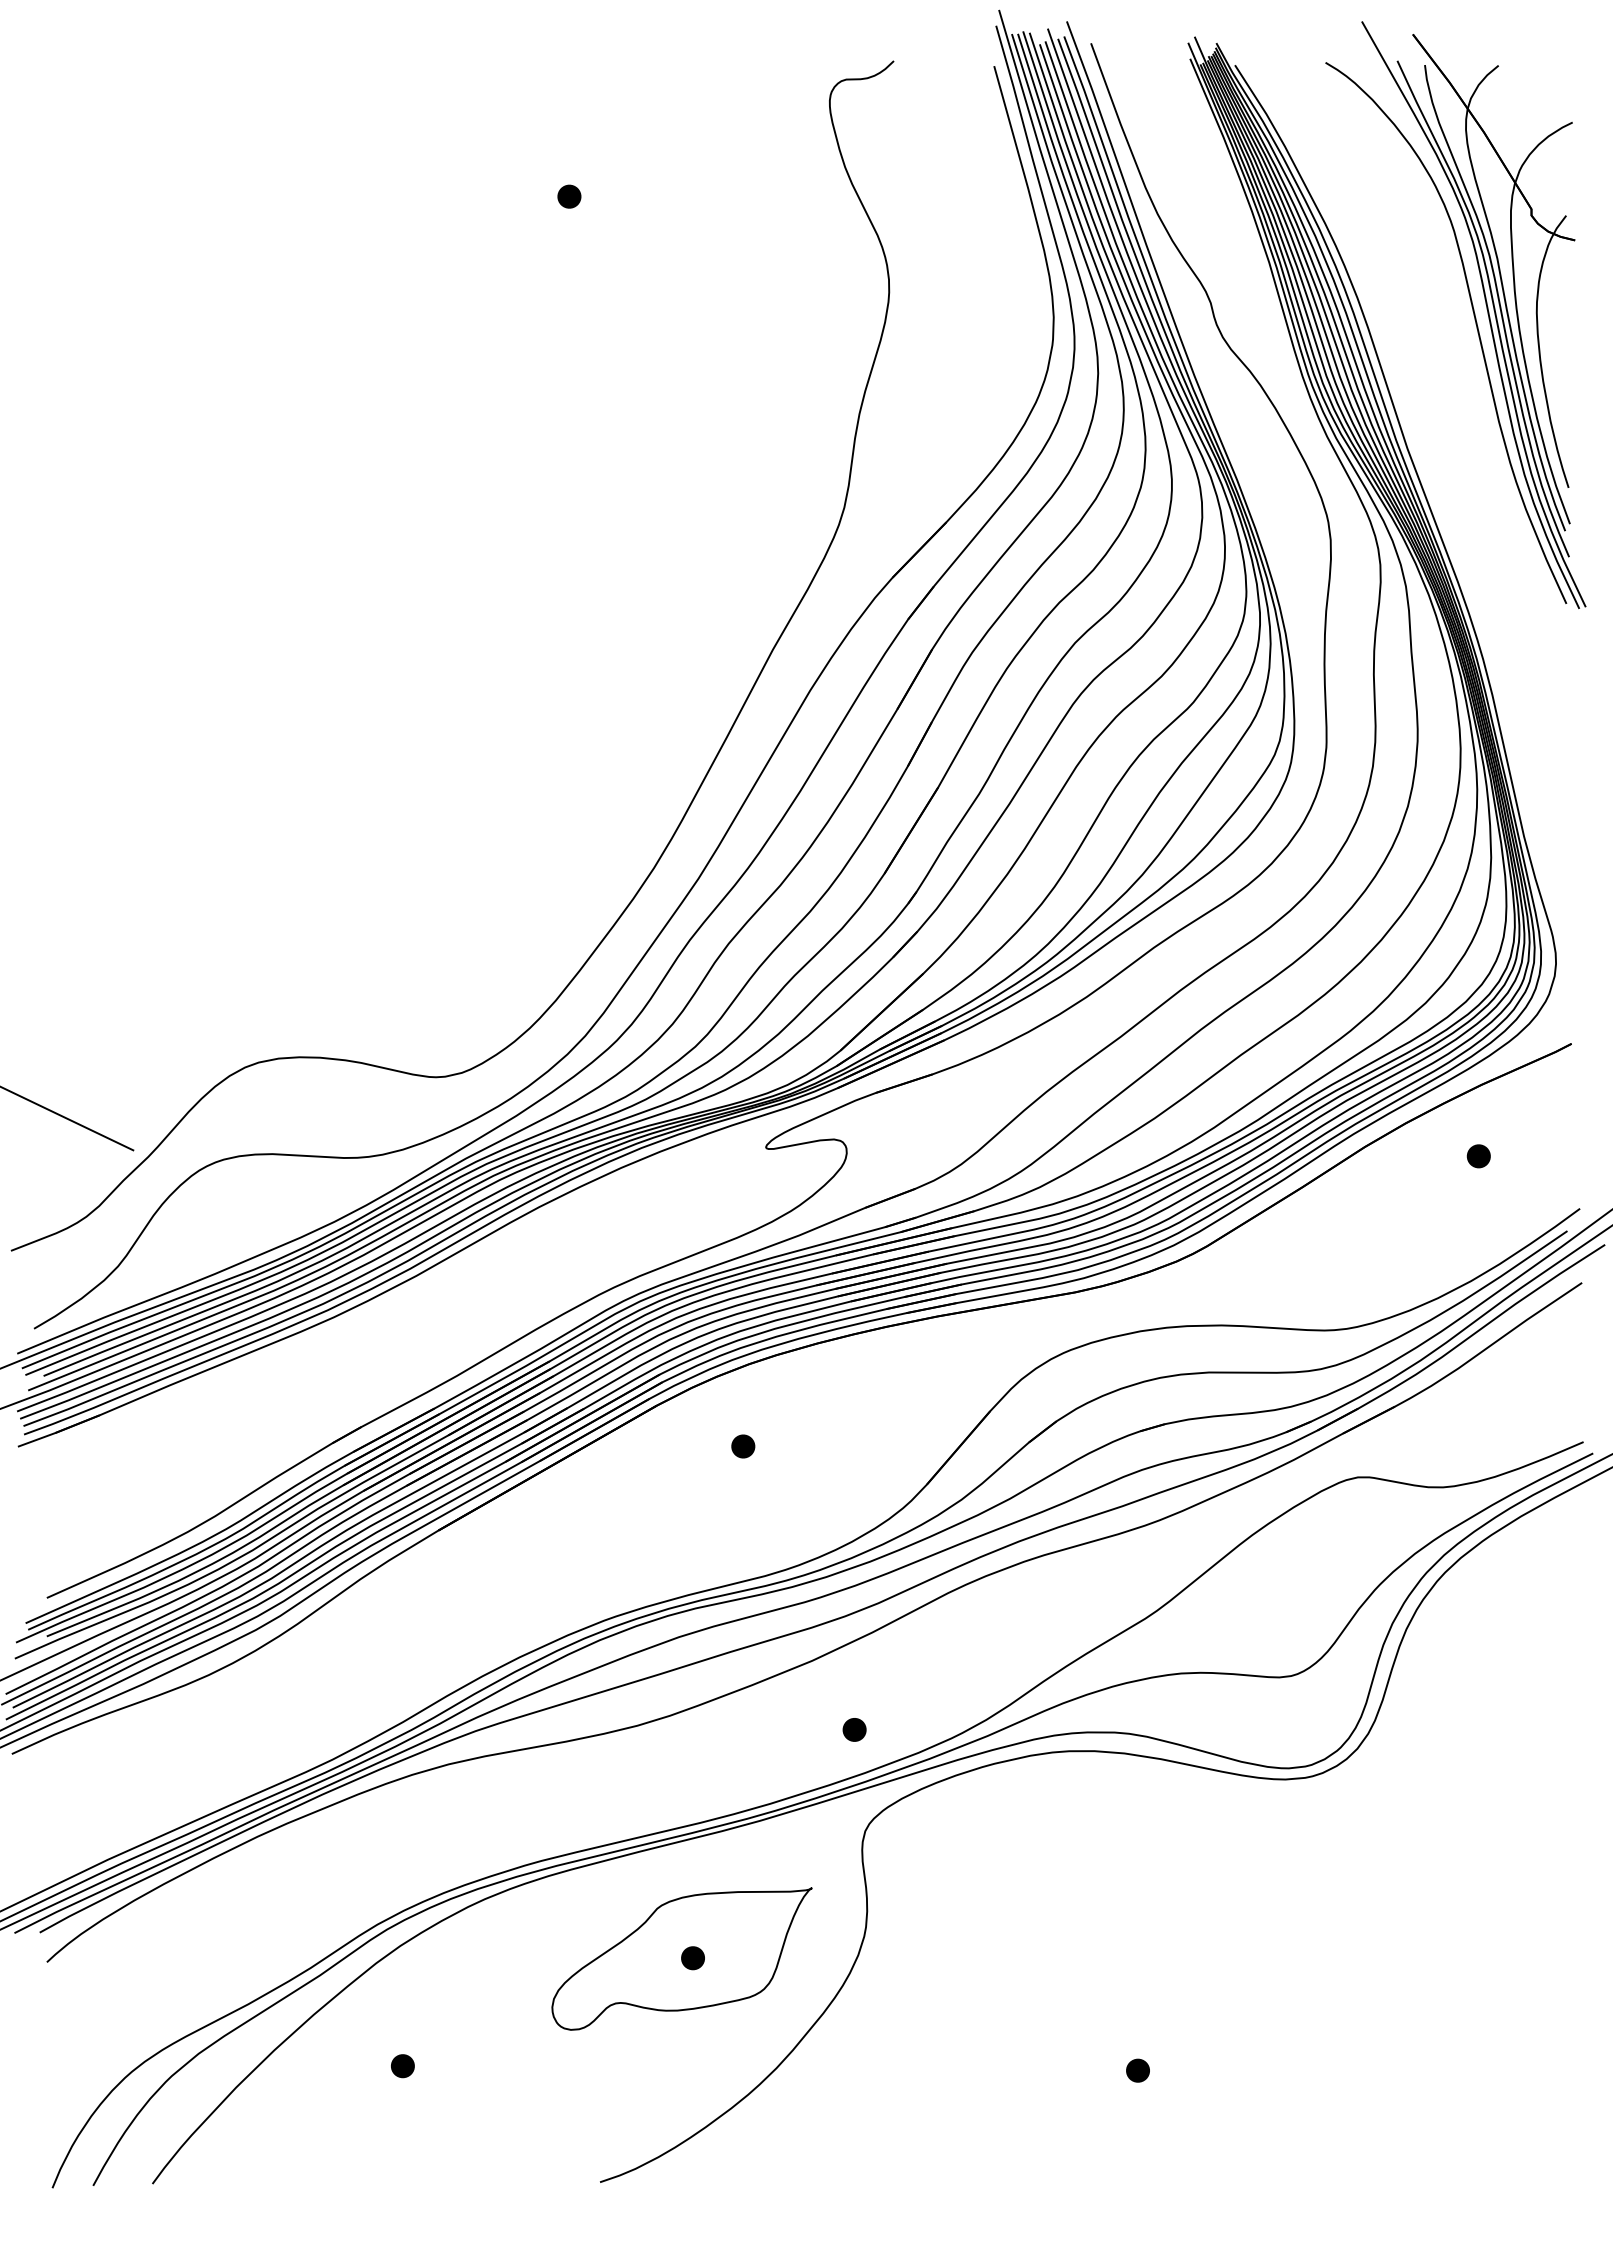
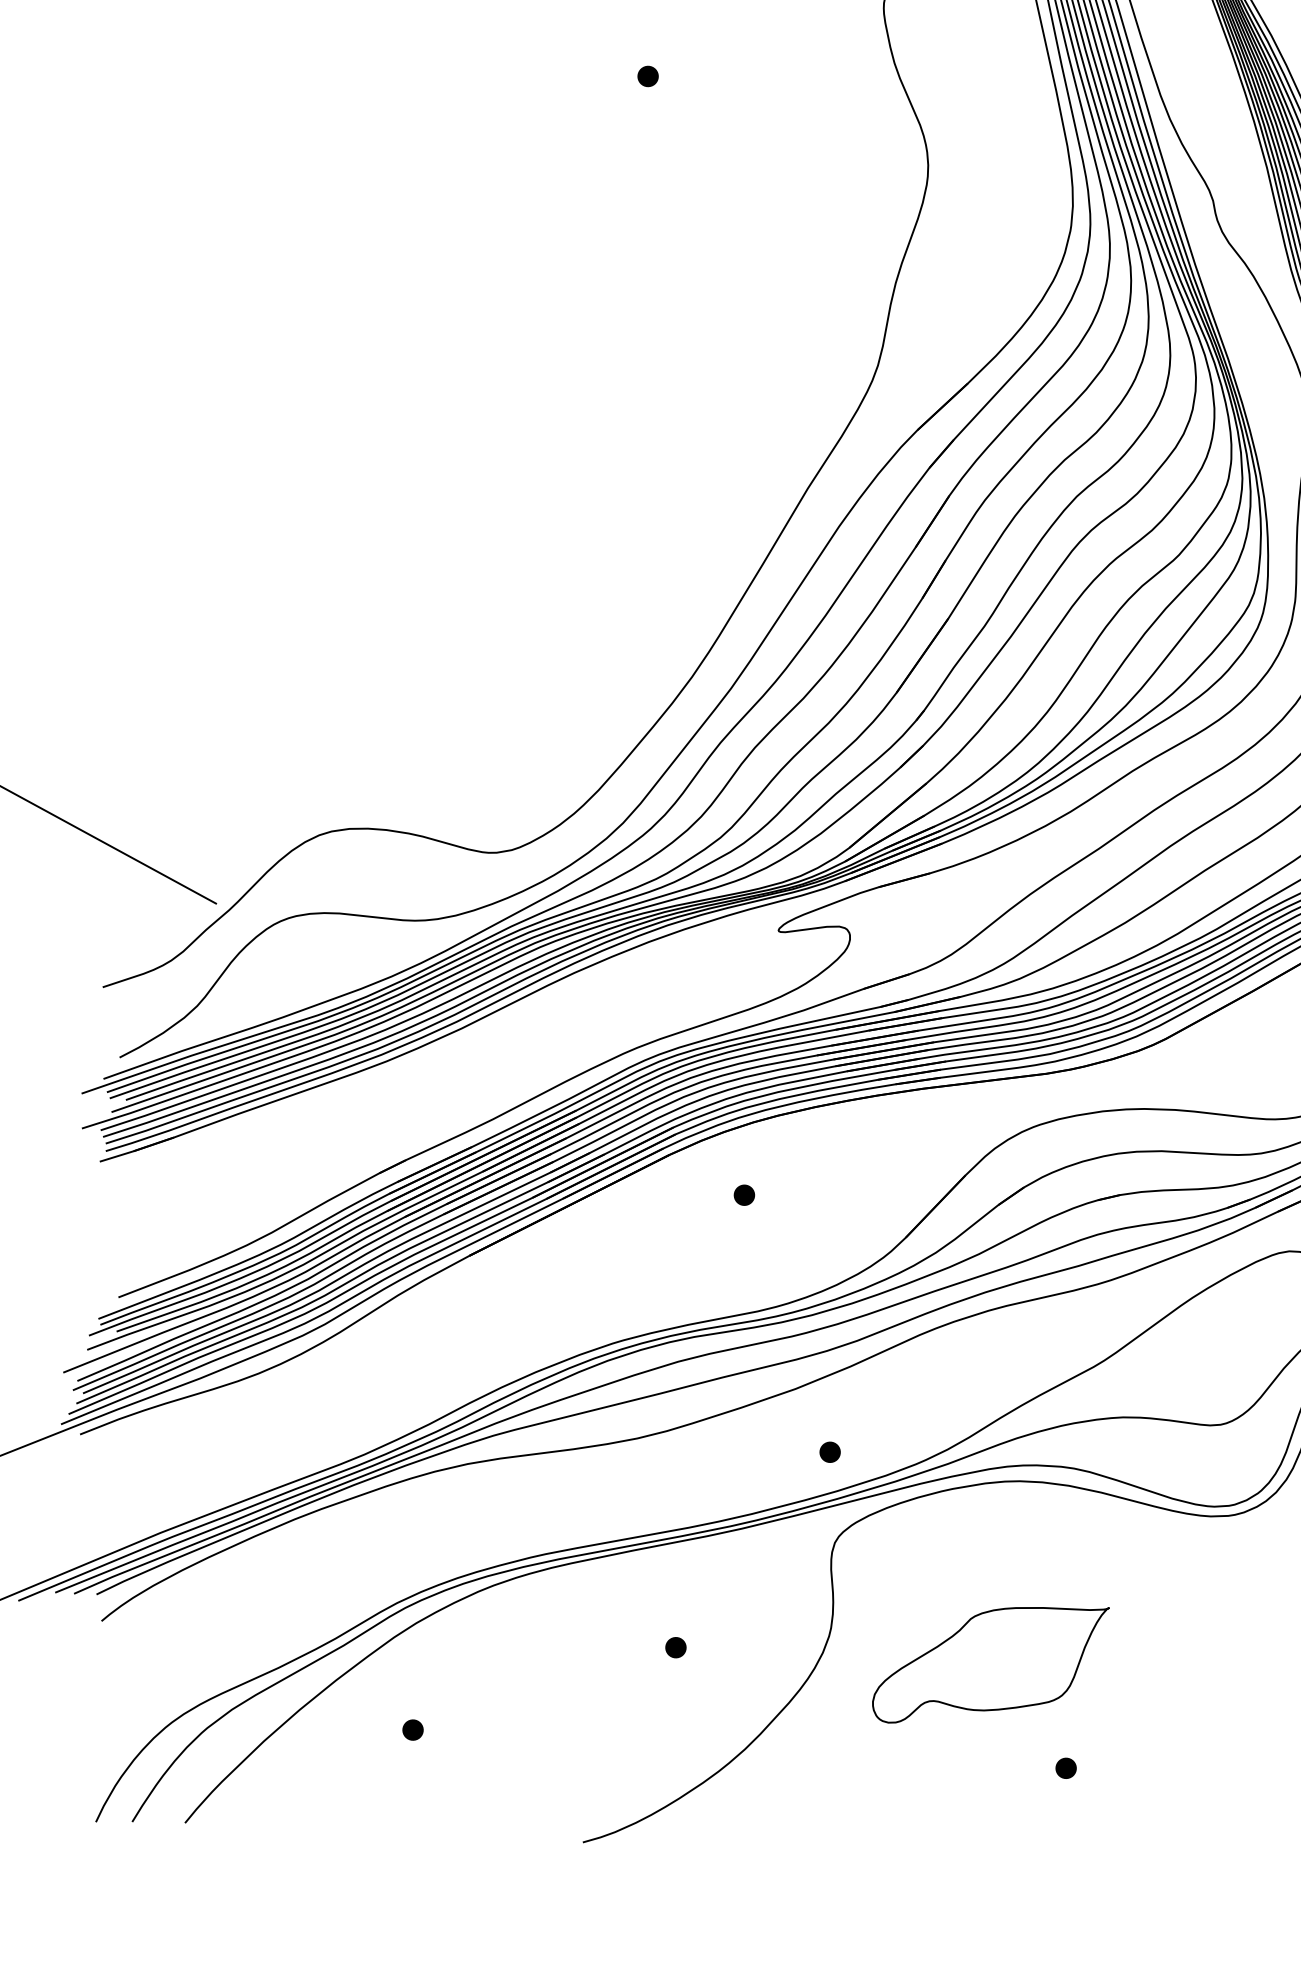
part: (681, 1958) -> (990, 1664), moved

